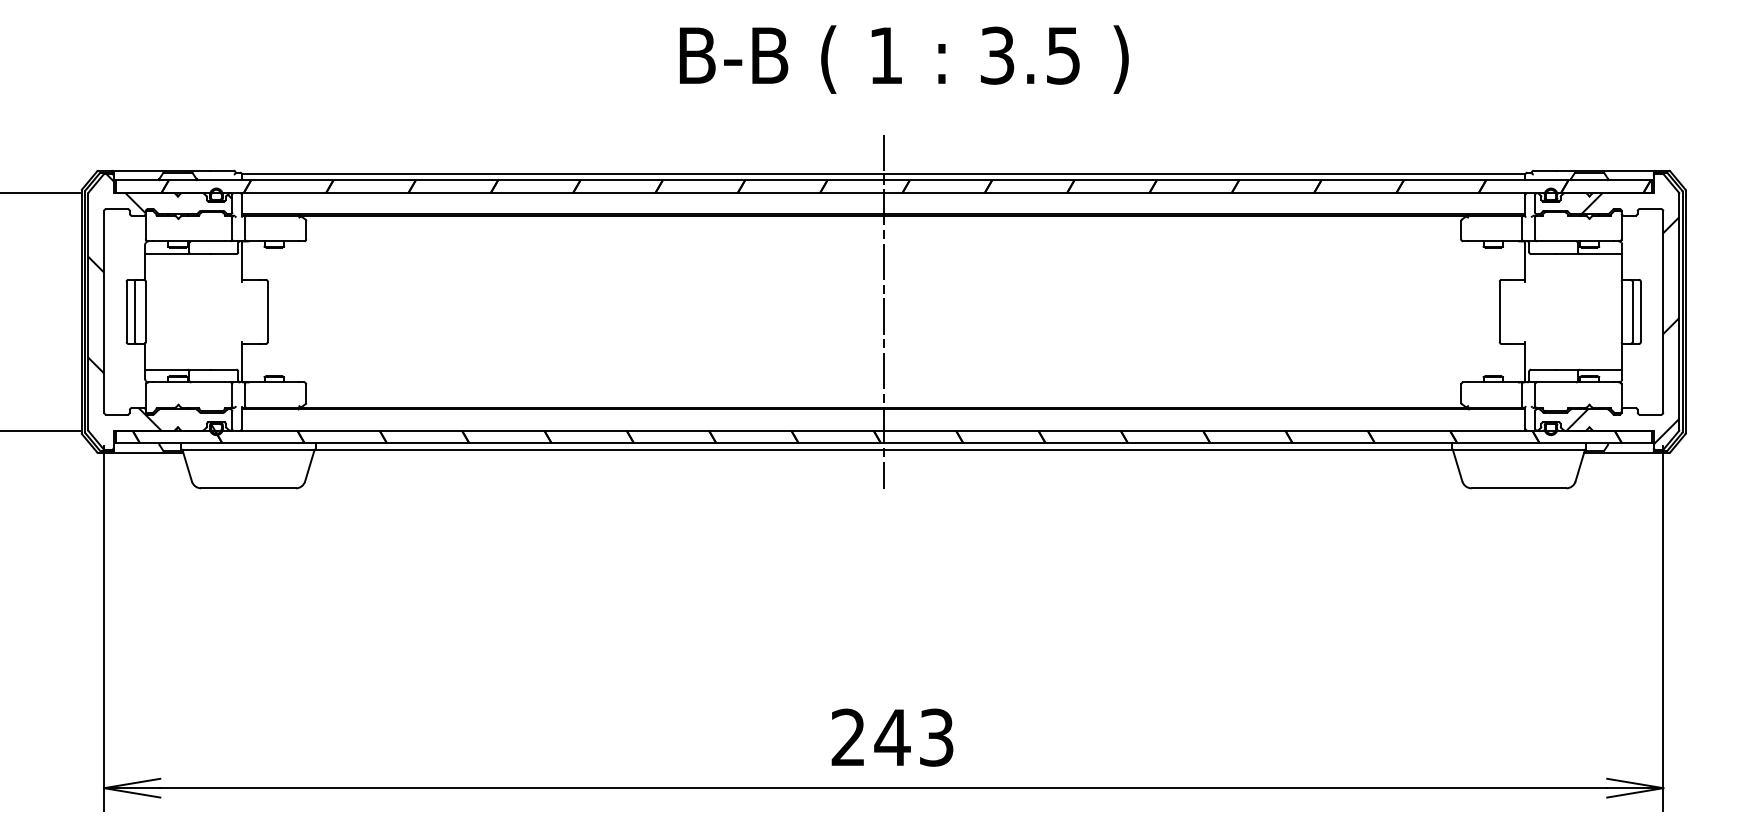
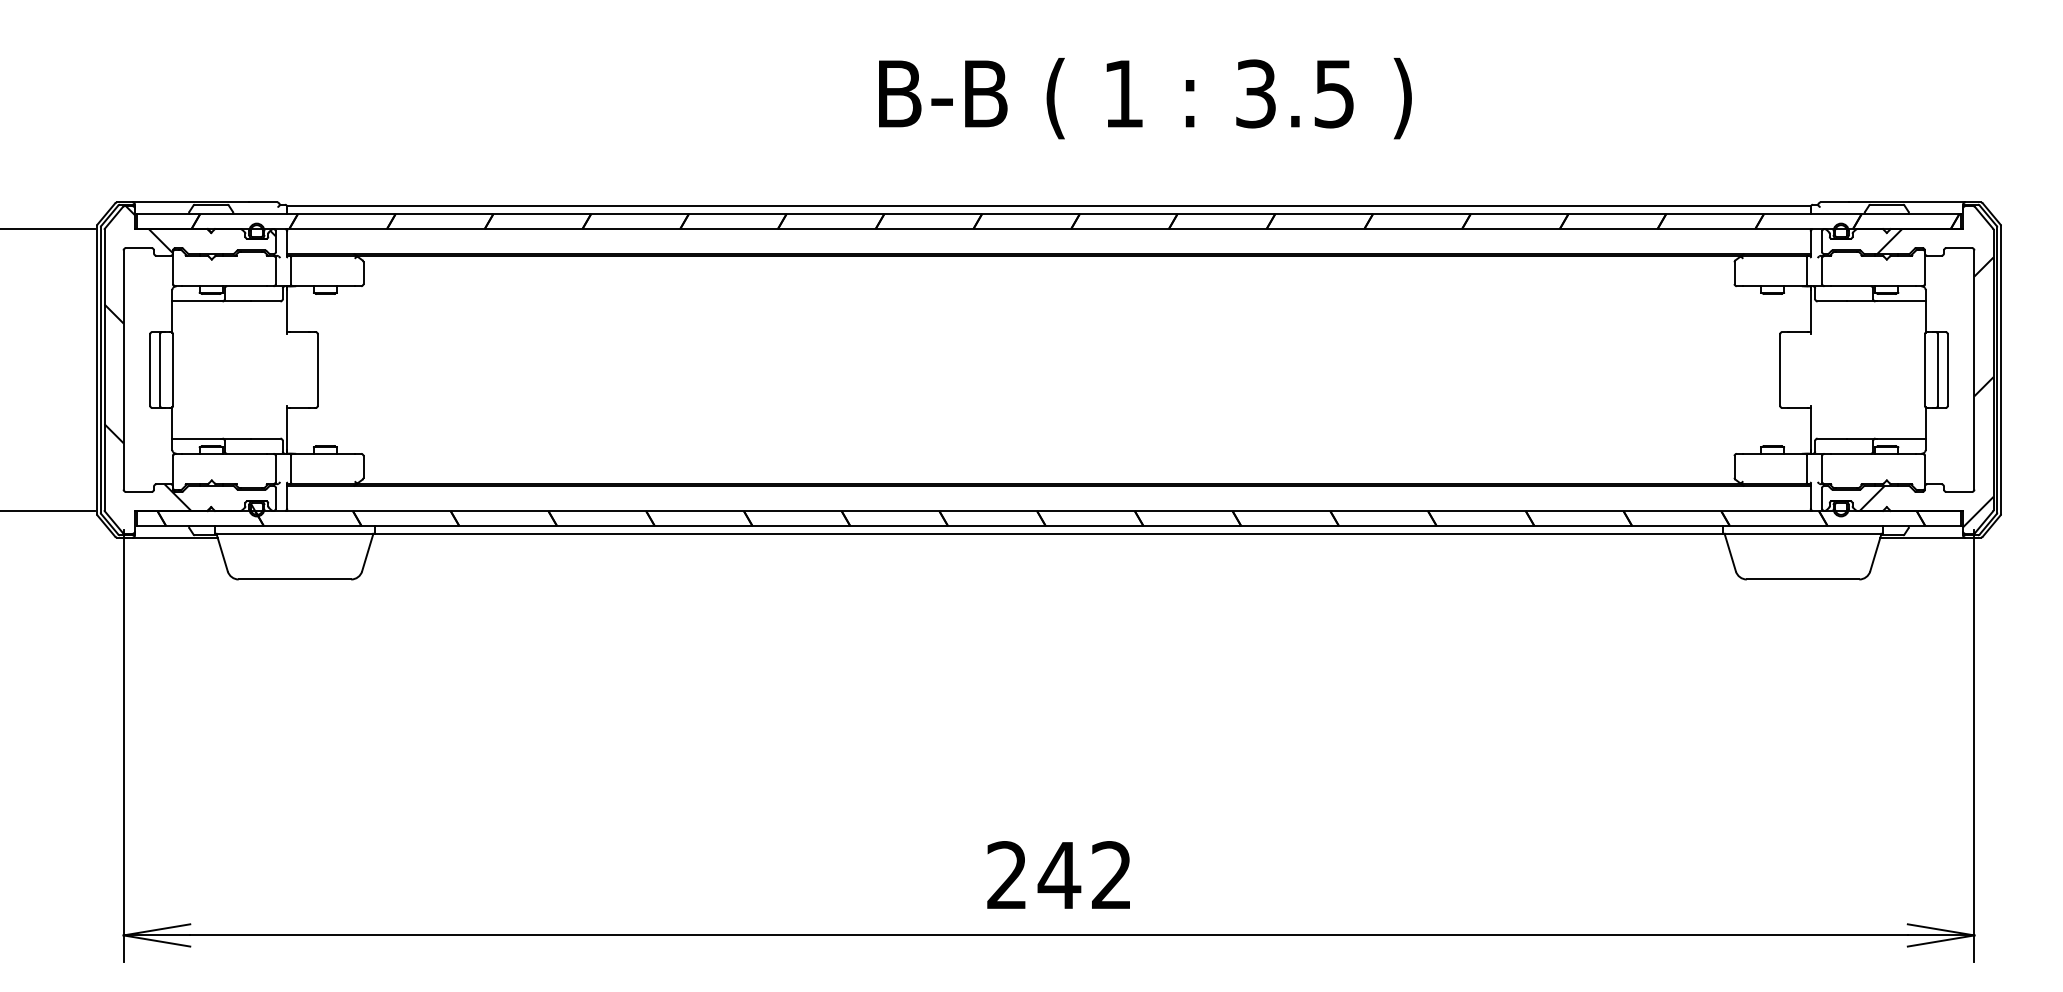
text: (904, 59) -> (1145, 98), moved
line: (884, 311) -> (1049, 369), removed
text: (936, 737) -> (1111, 875), 243 -> 242

